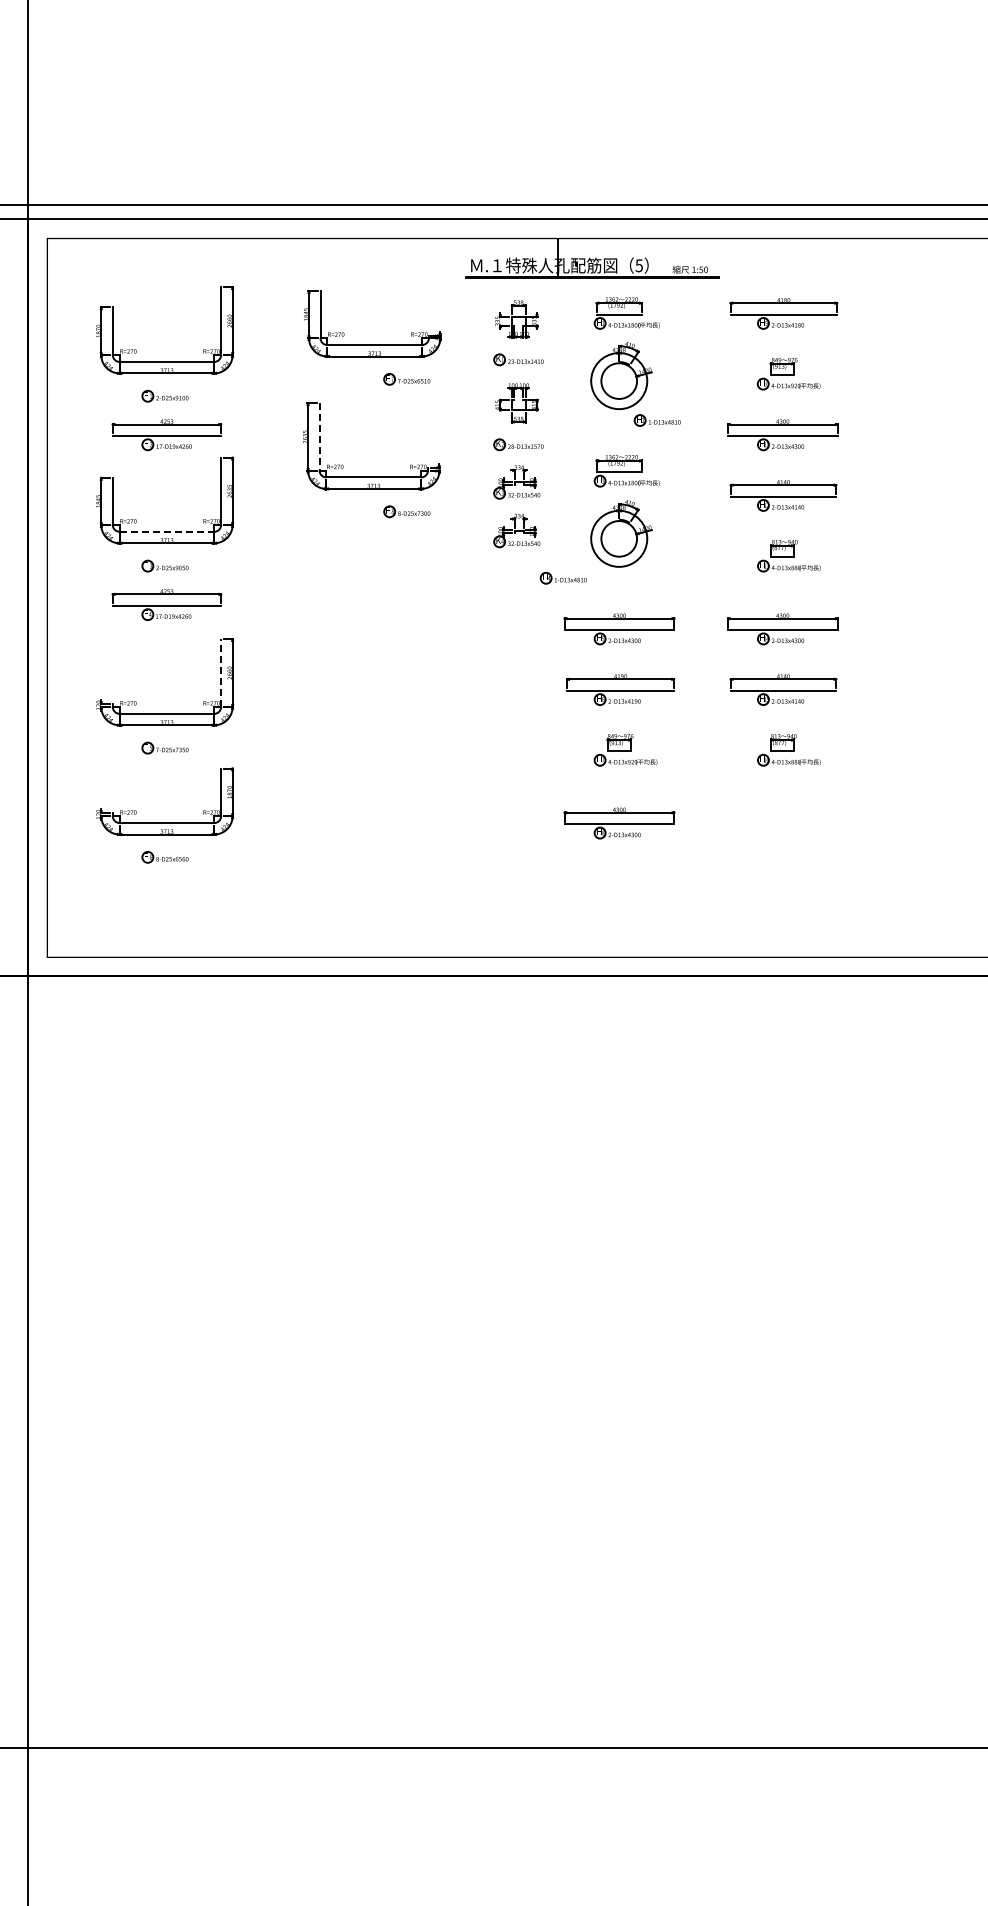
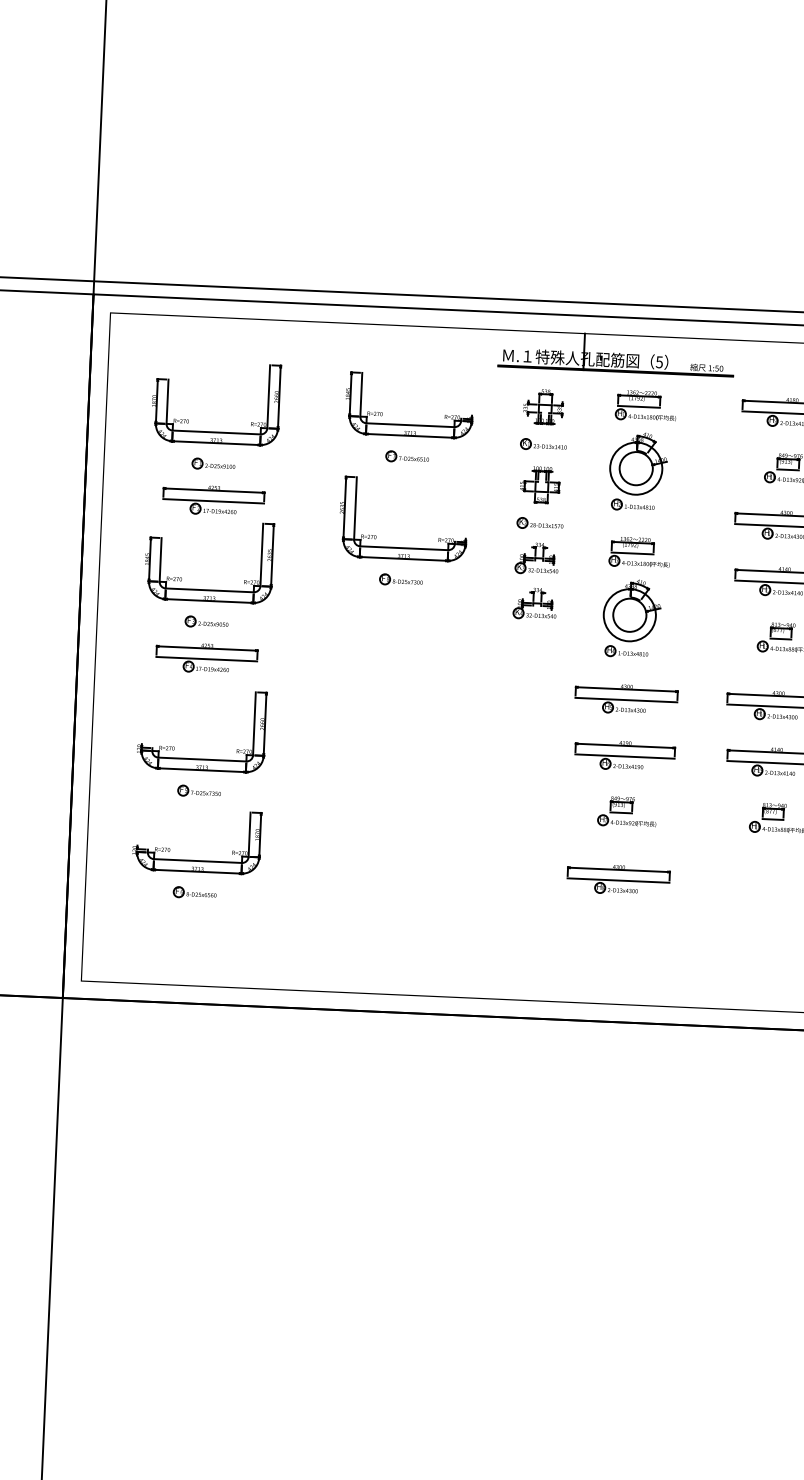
part: (406, 379) -> (407, 457), moved
part: (656, 420) -> (632, 505), moved
line: (319, 437) -> (355, 508), dashed -> solid
part: (406, 511) -> (400, 579), moved
line: (167, 531) -> (210, 590), dashed -> solid
part: (562, 577) -> (625, 651), moved
line: (221, 673) -> (254, 724), dashed -> solid

